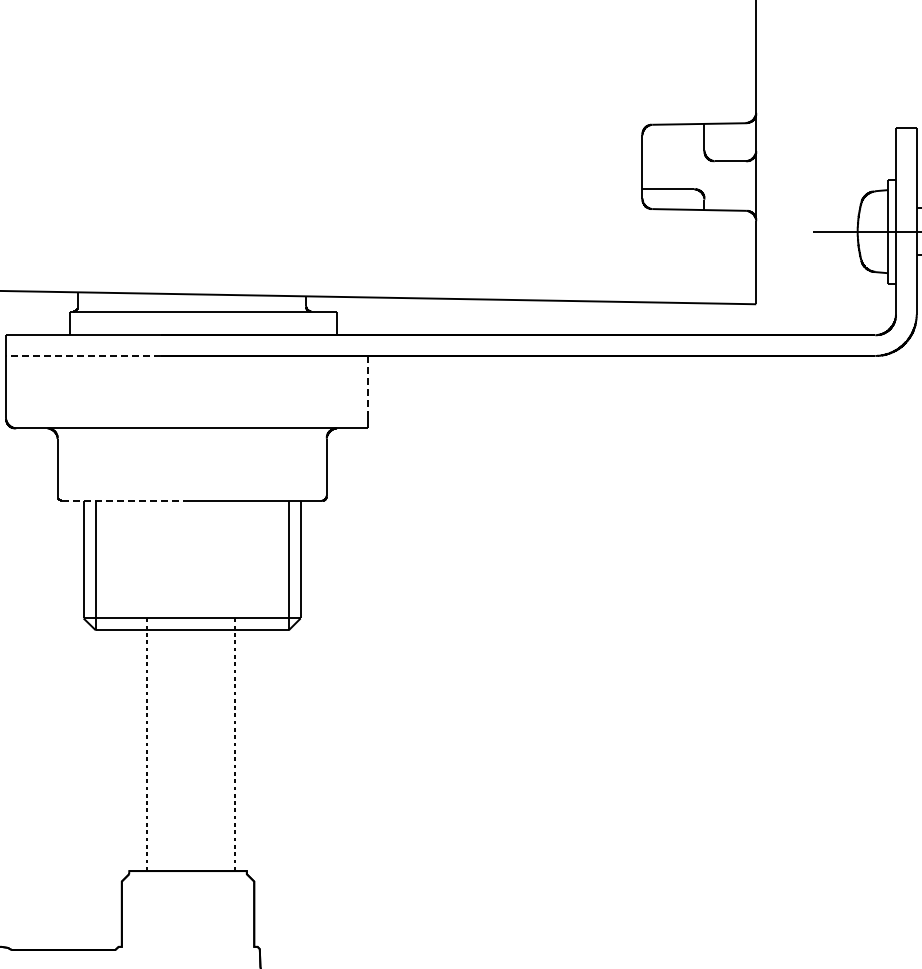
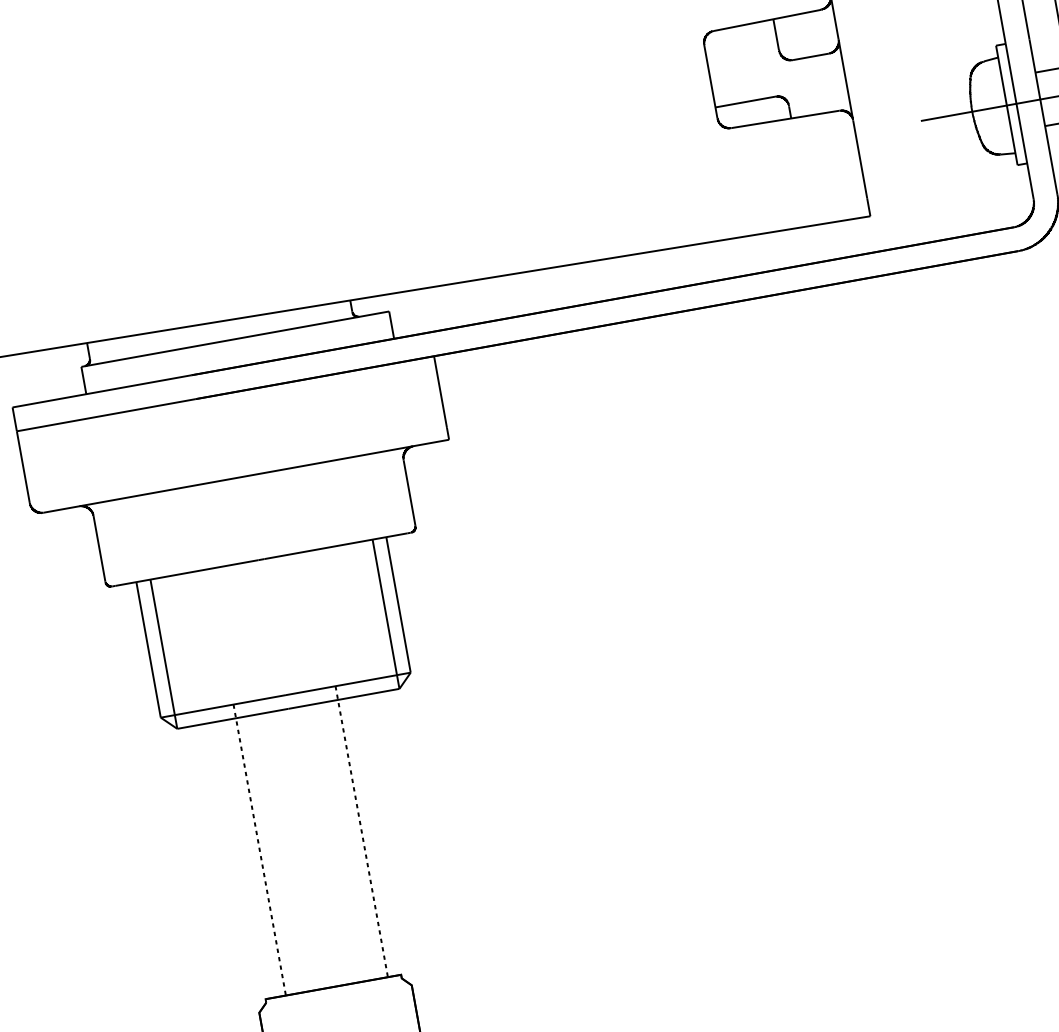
line: (83, 355) -> (106, 414), dashed -> solid
line: (368, 387) -> (441, 392), dashed -> solid
line: (127, 500) -> (186, 572), dashed -> solid

